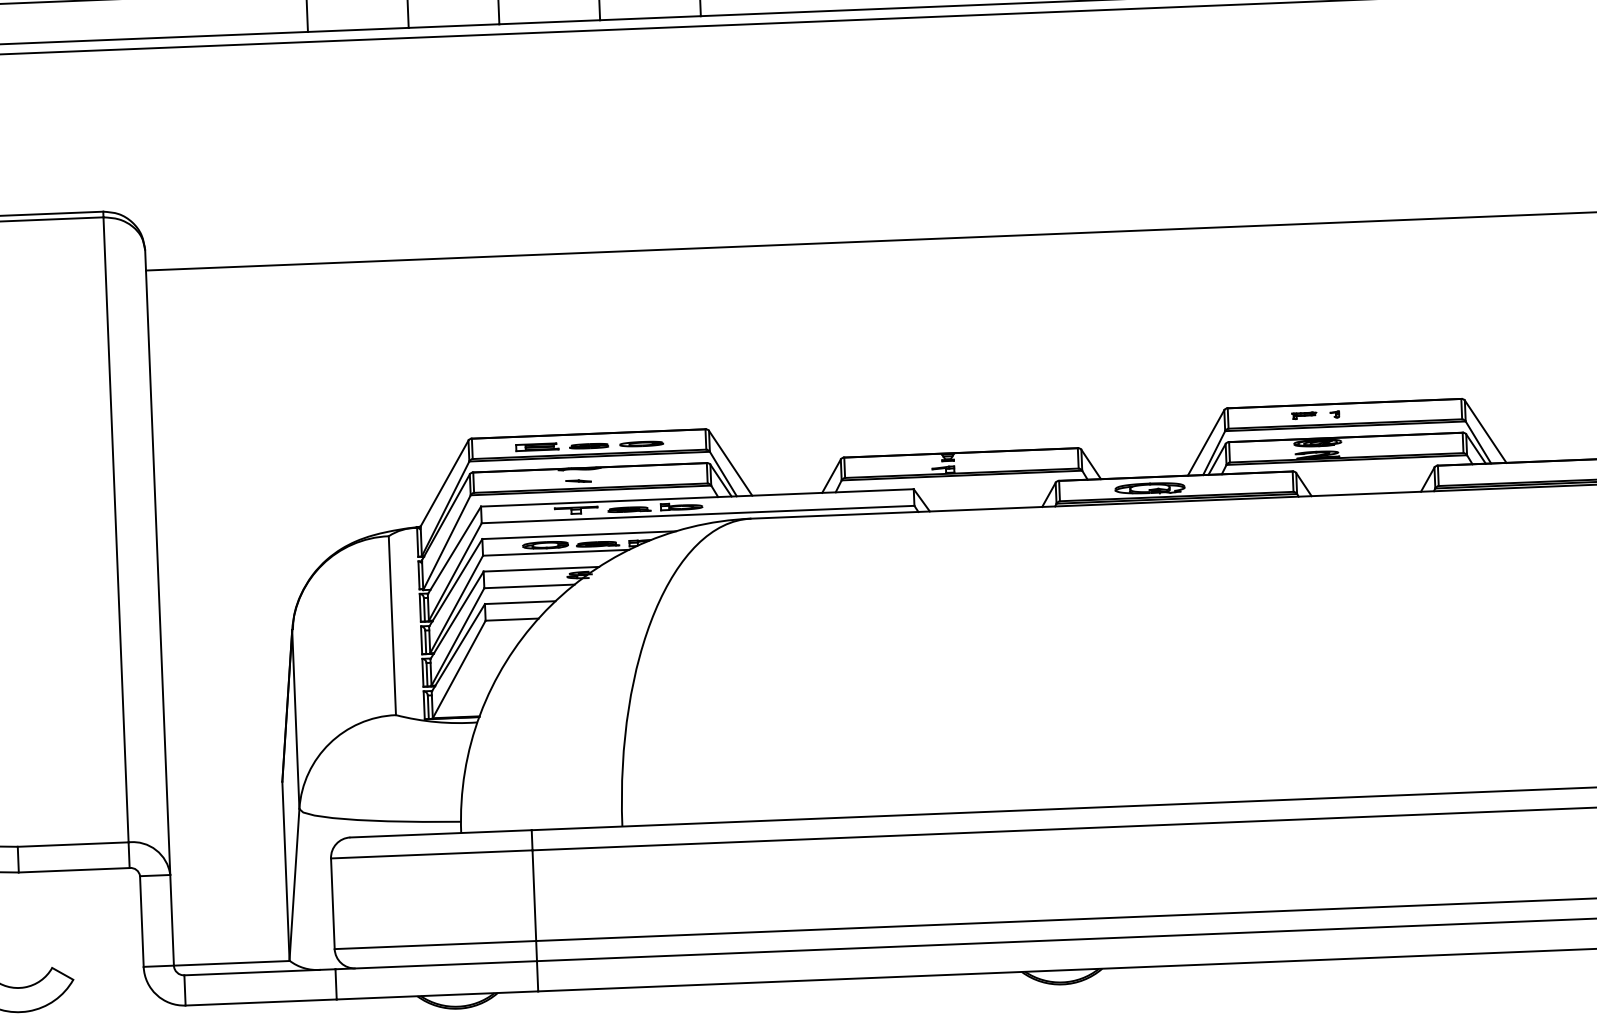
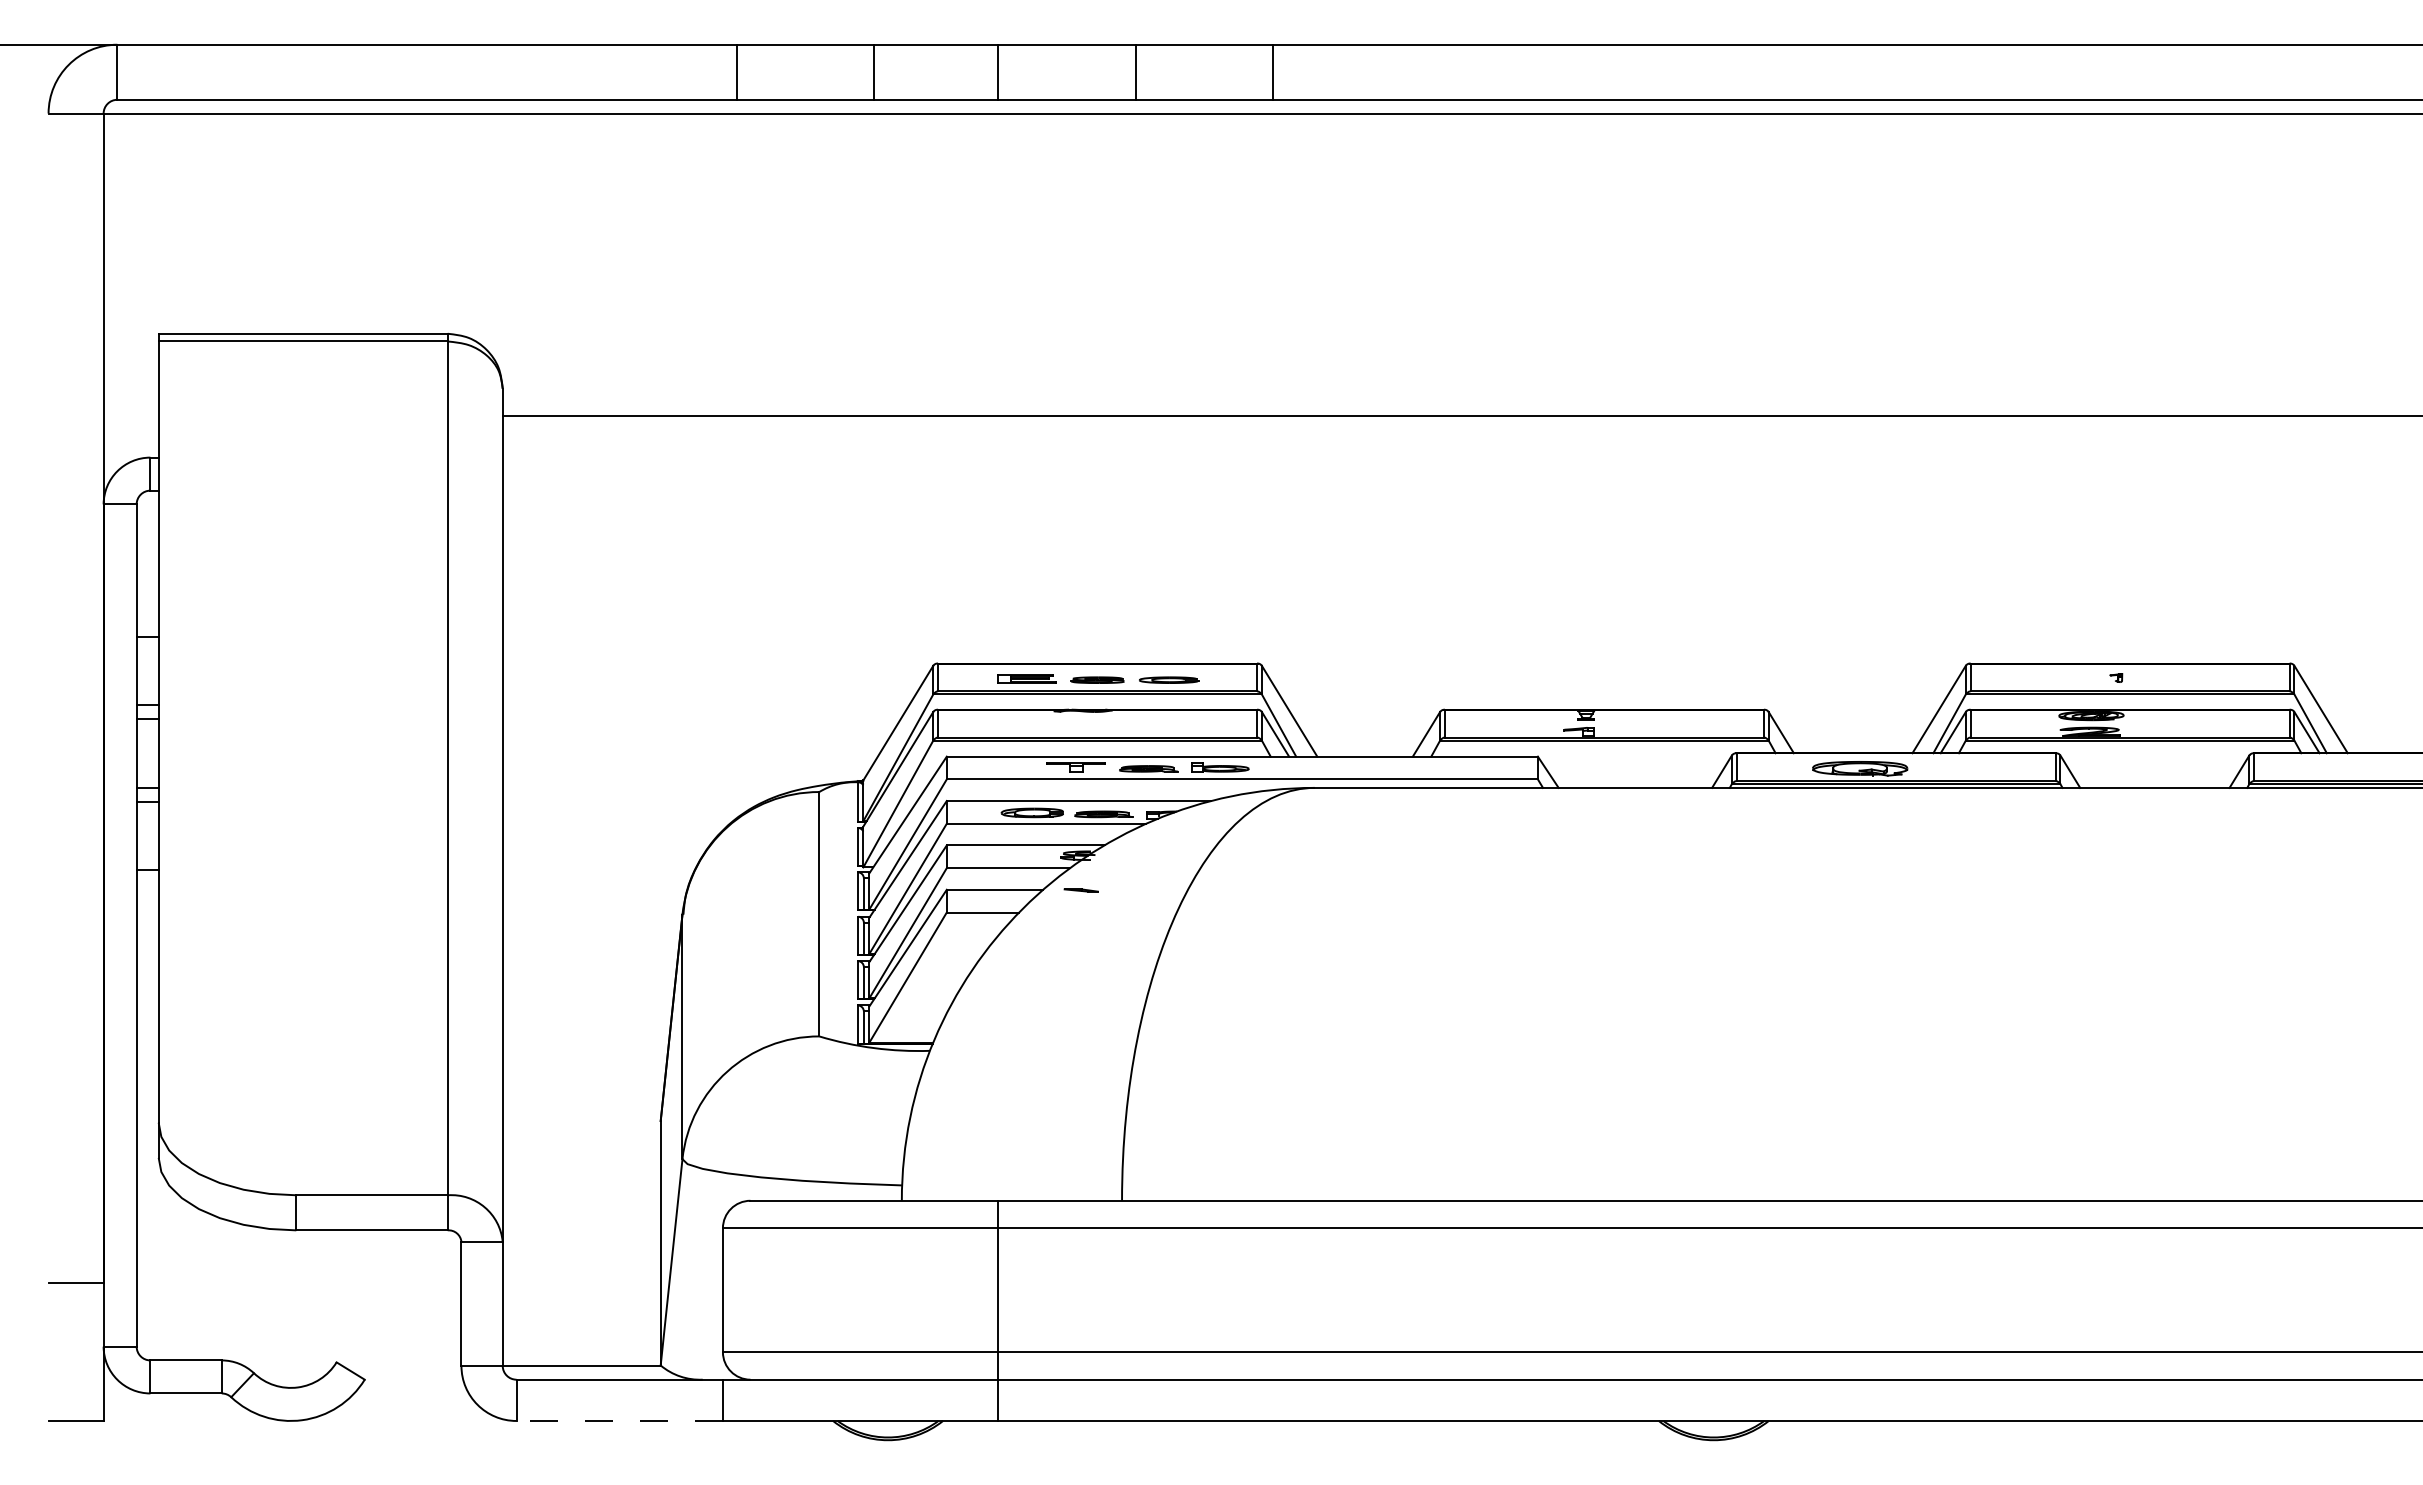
part: (1304, 415) -> (2074, 677), removed
line: (578, 481) -> (1080, 890), moved
line: (260, 1002) -> (619, 1420), solid -> dashed

